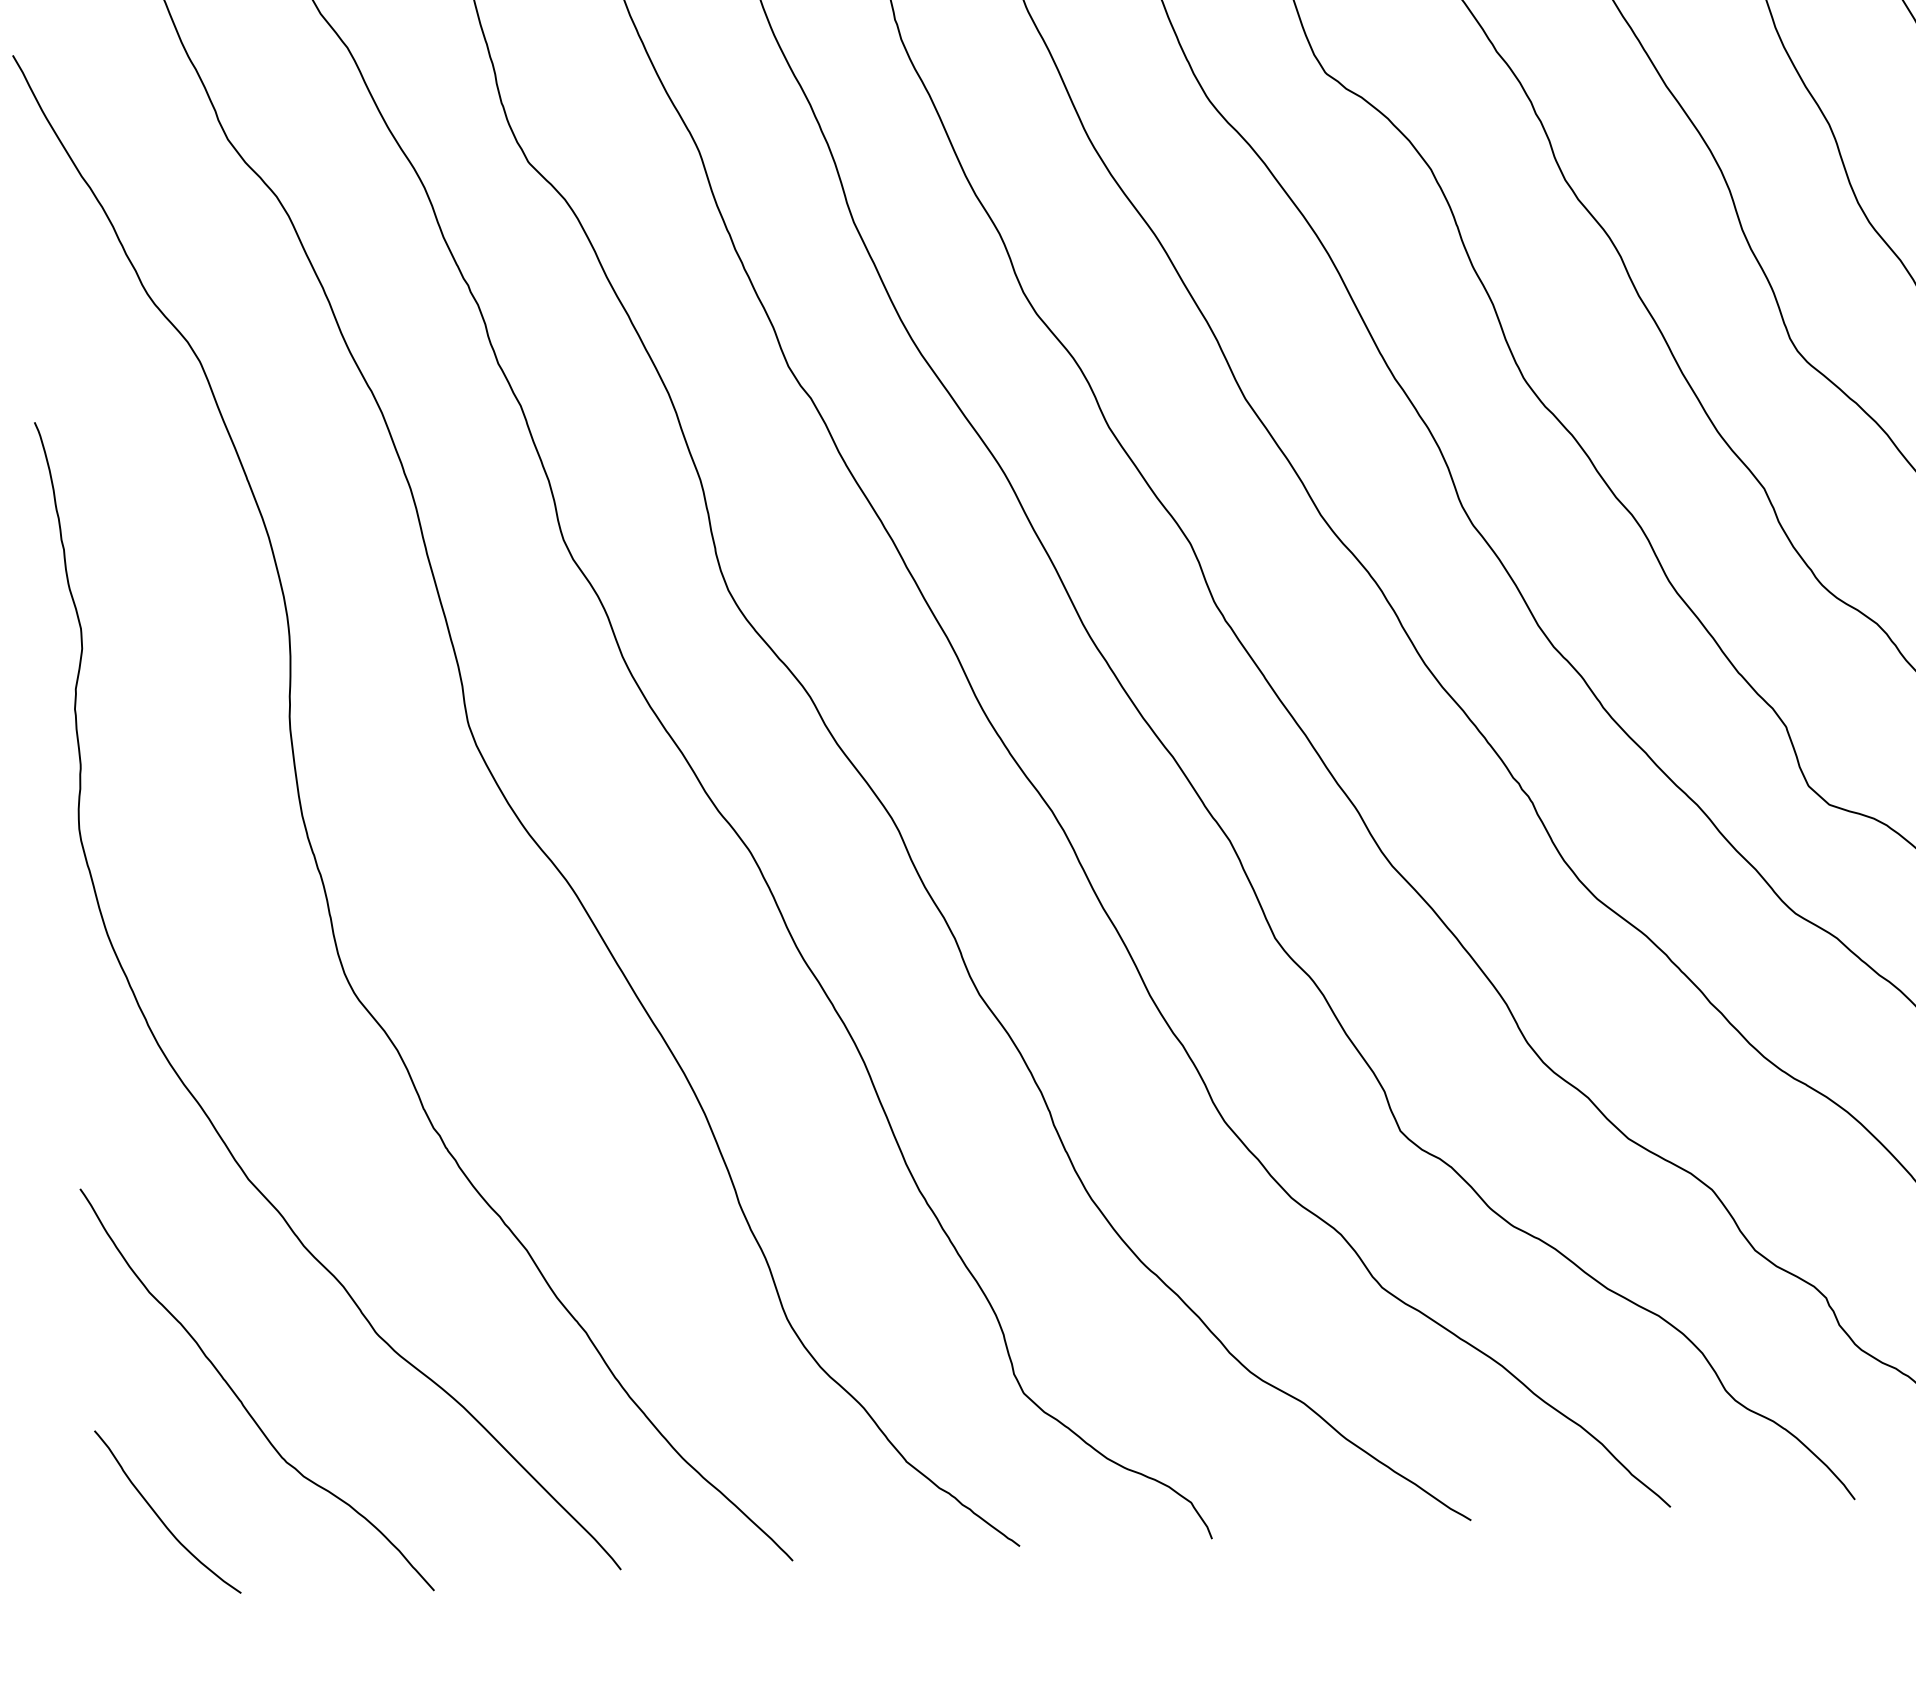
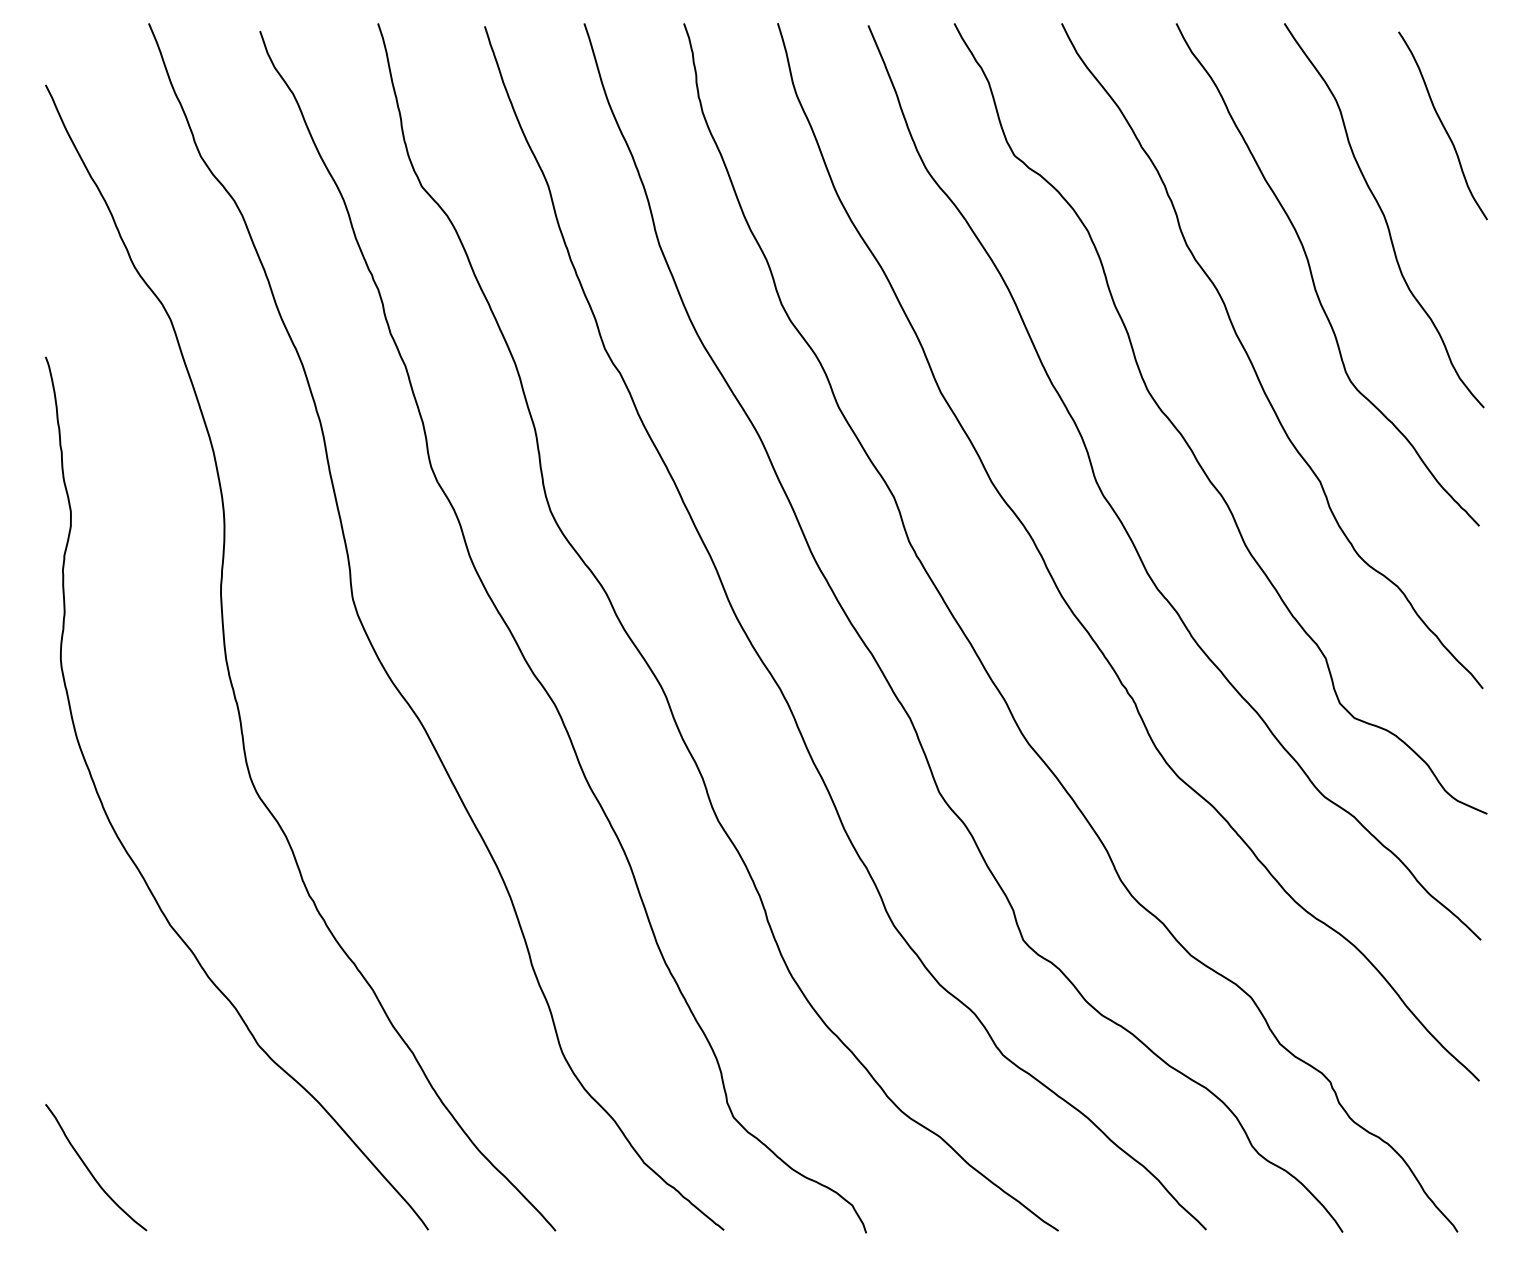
curve: (242, 1401) -> (156, 1089), removed

